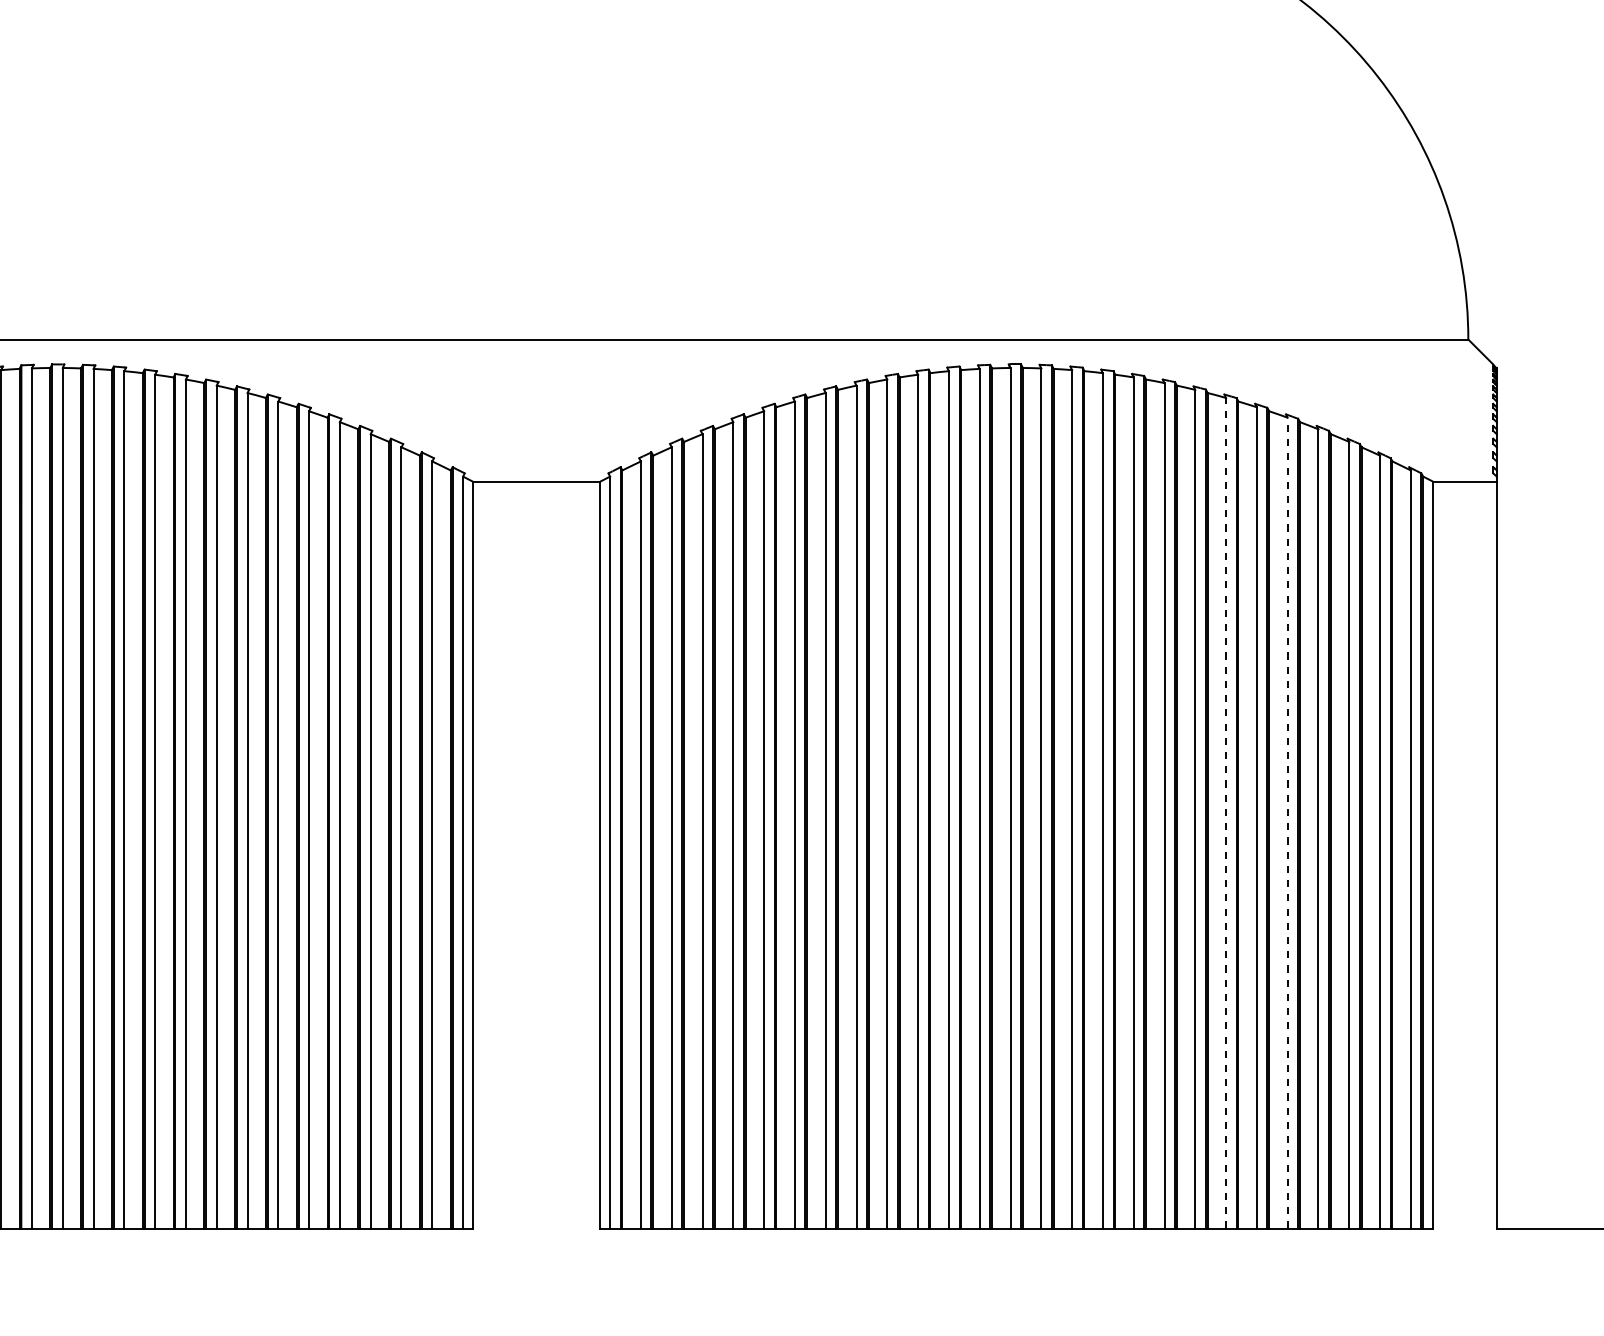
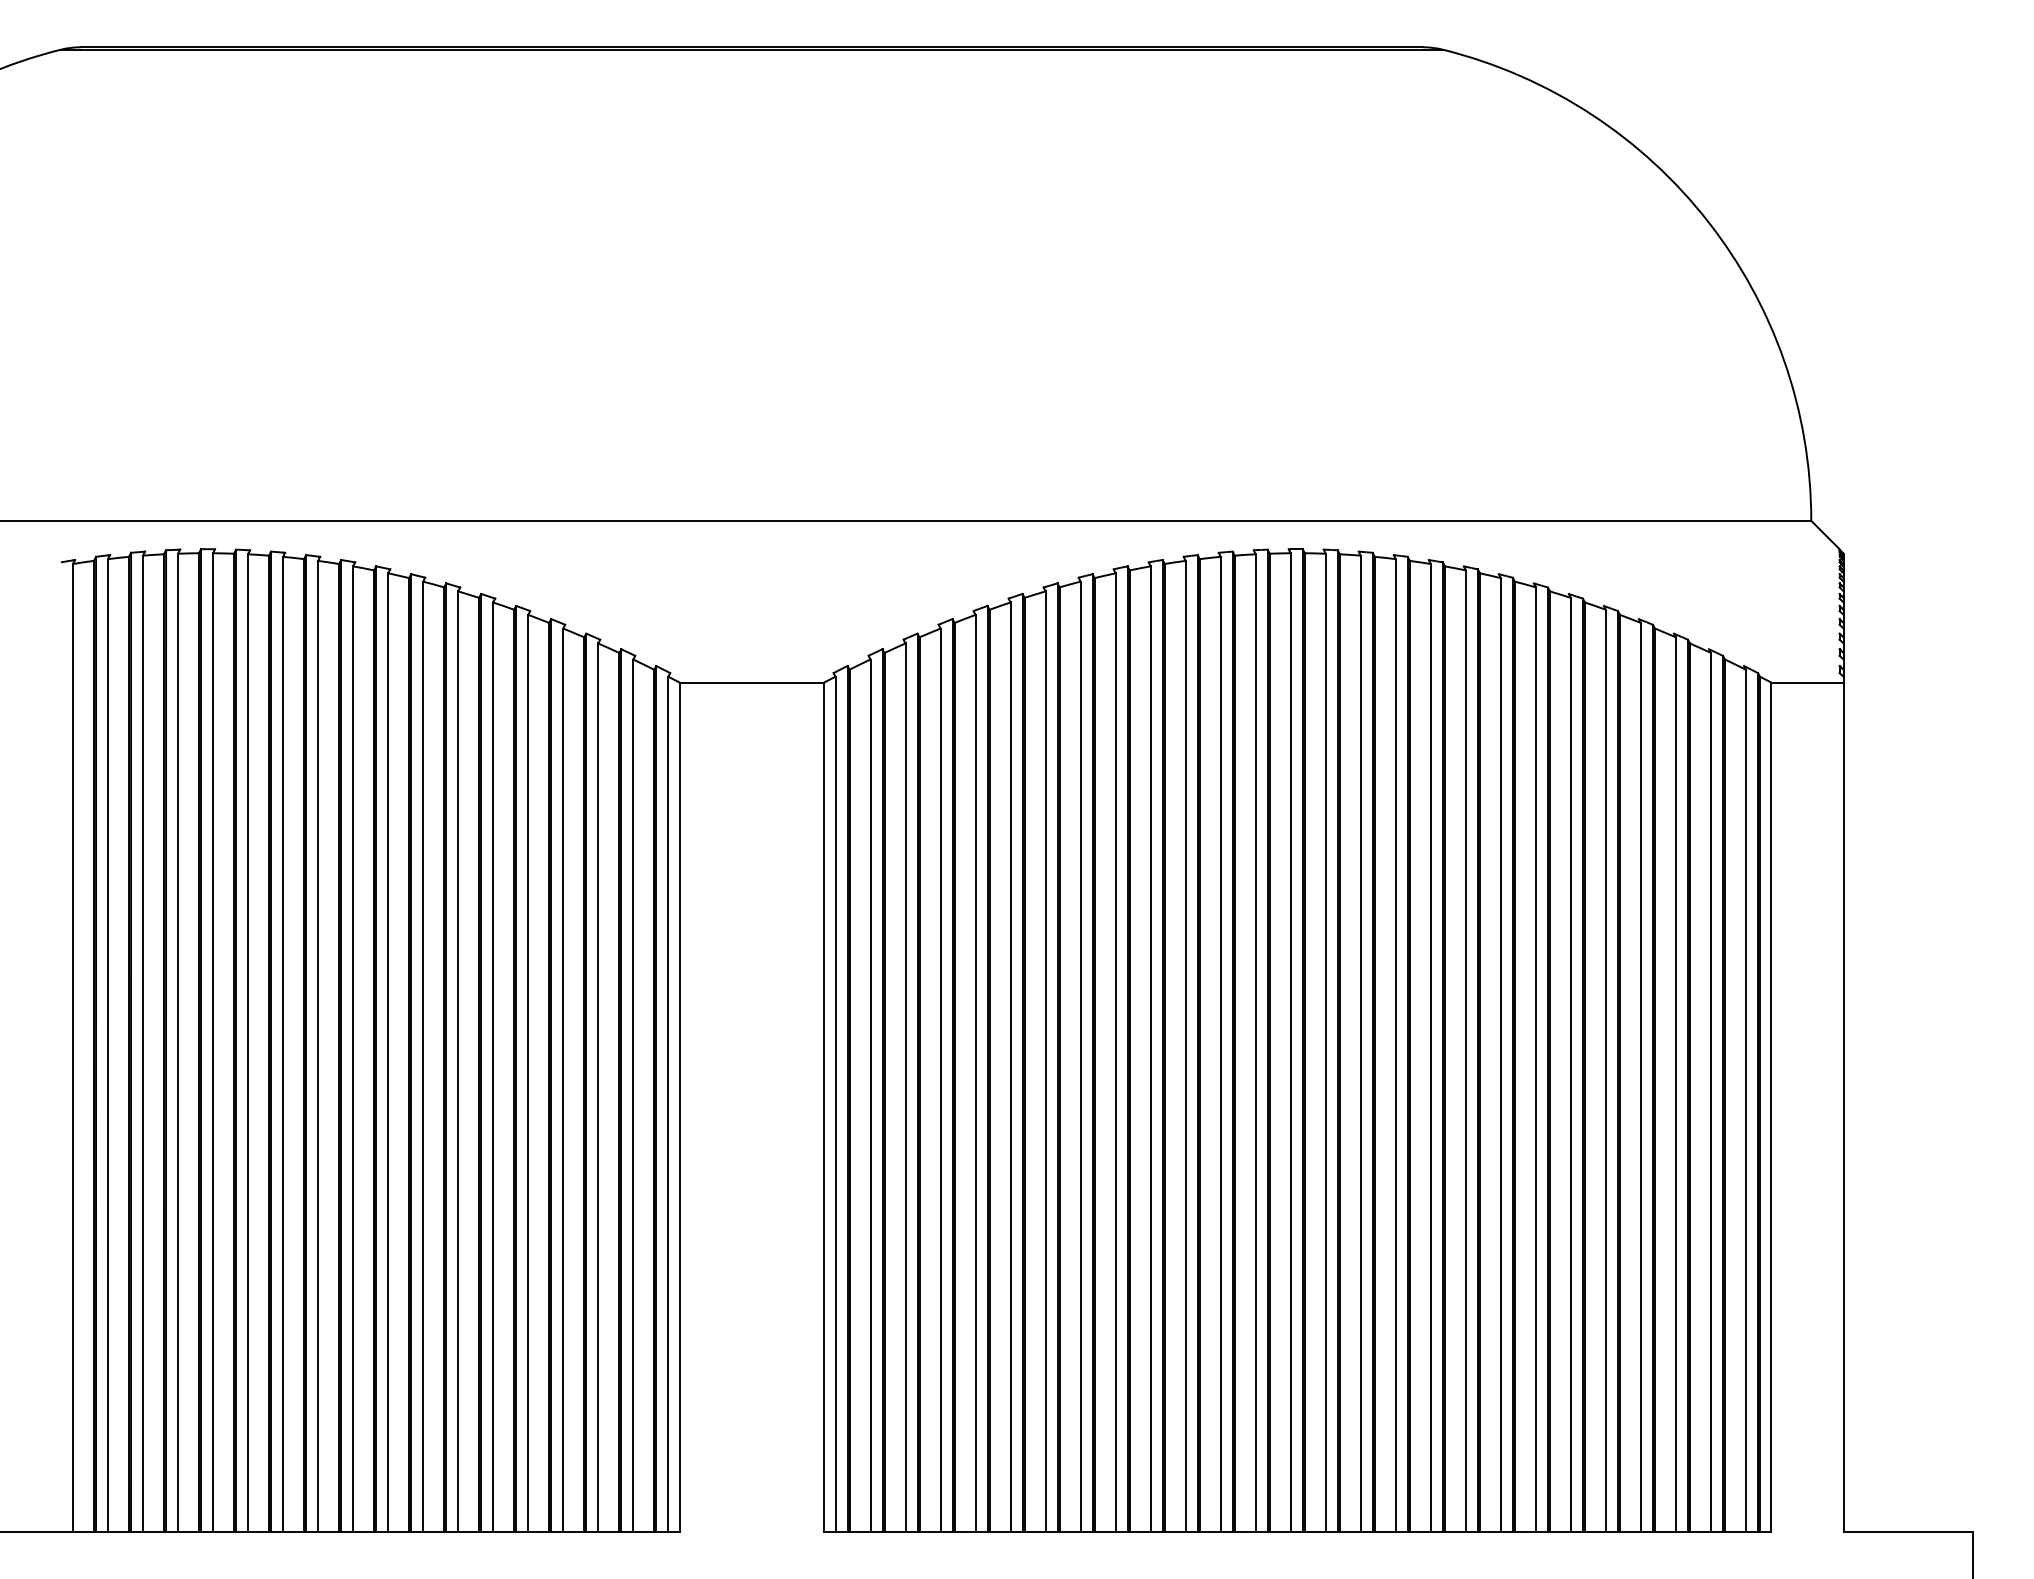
line: (1225, 813) -> (1535, 1059), dashed -> solid
line: (1287, 822) -> (1605, 1070), dashed -> solid

